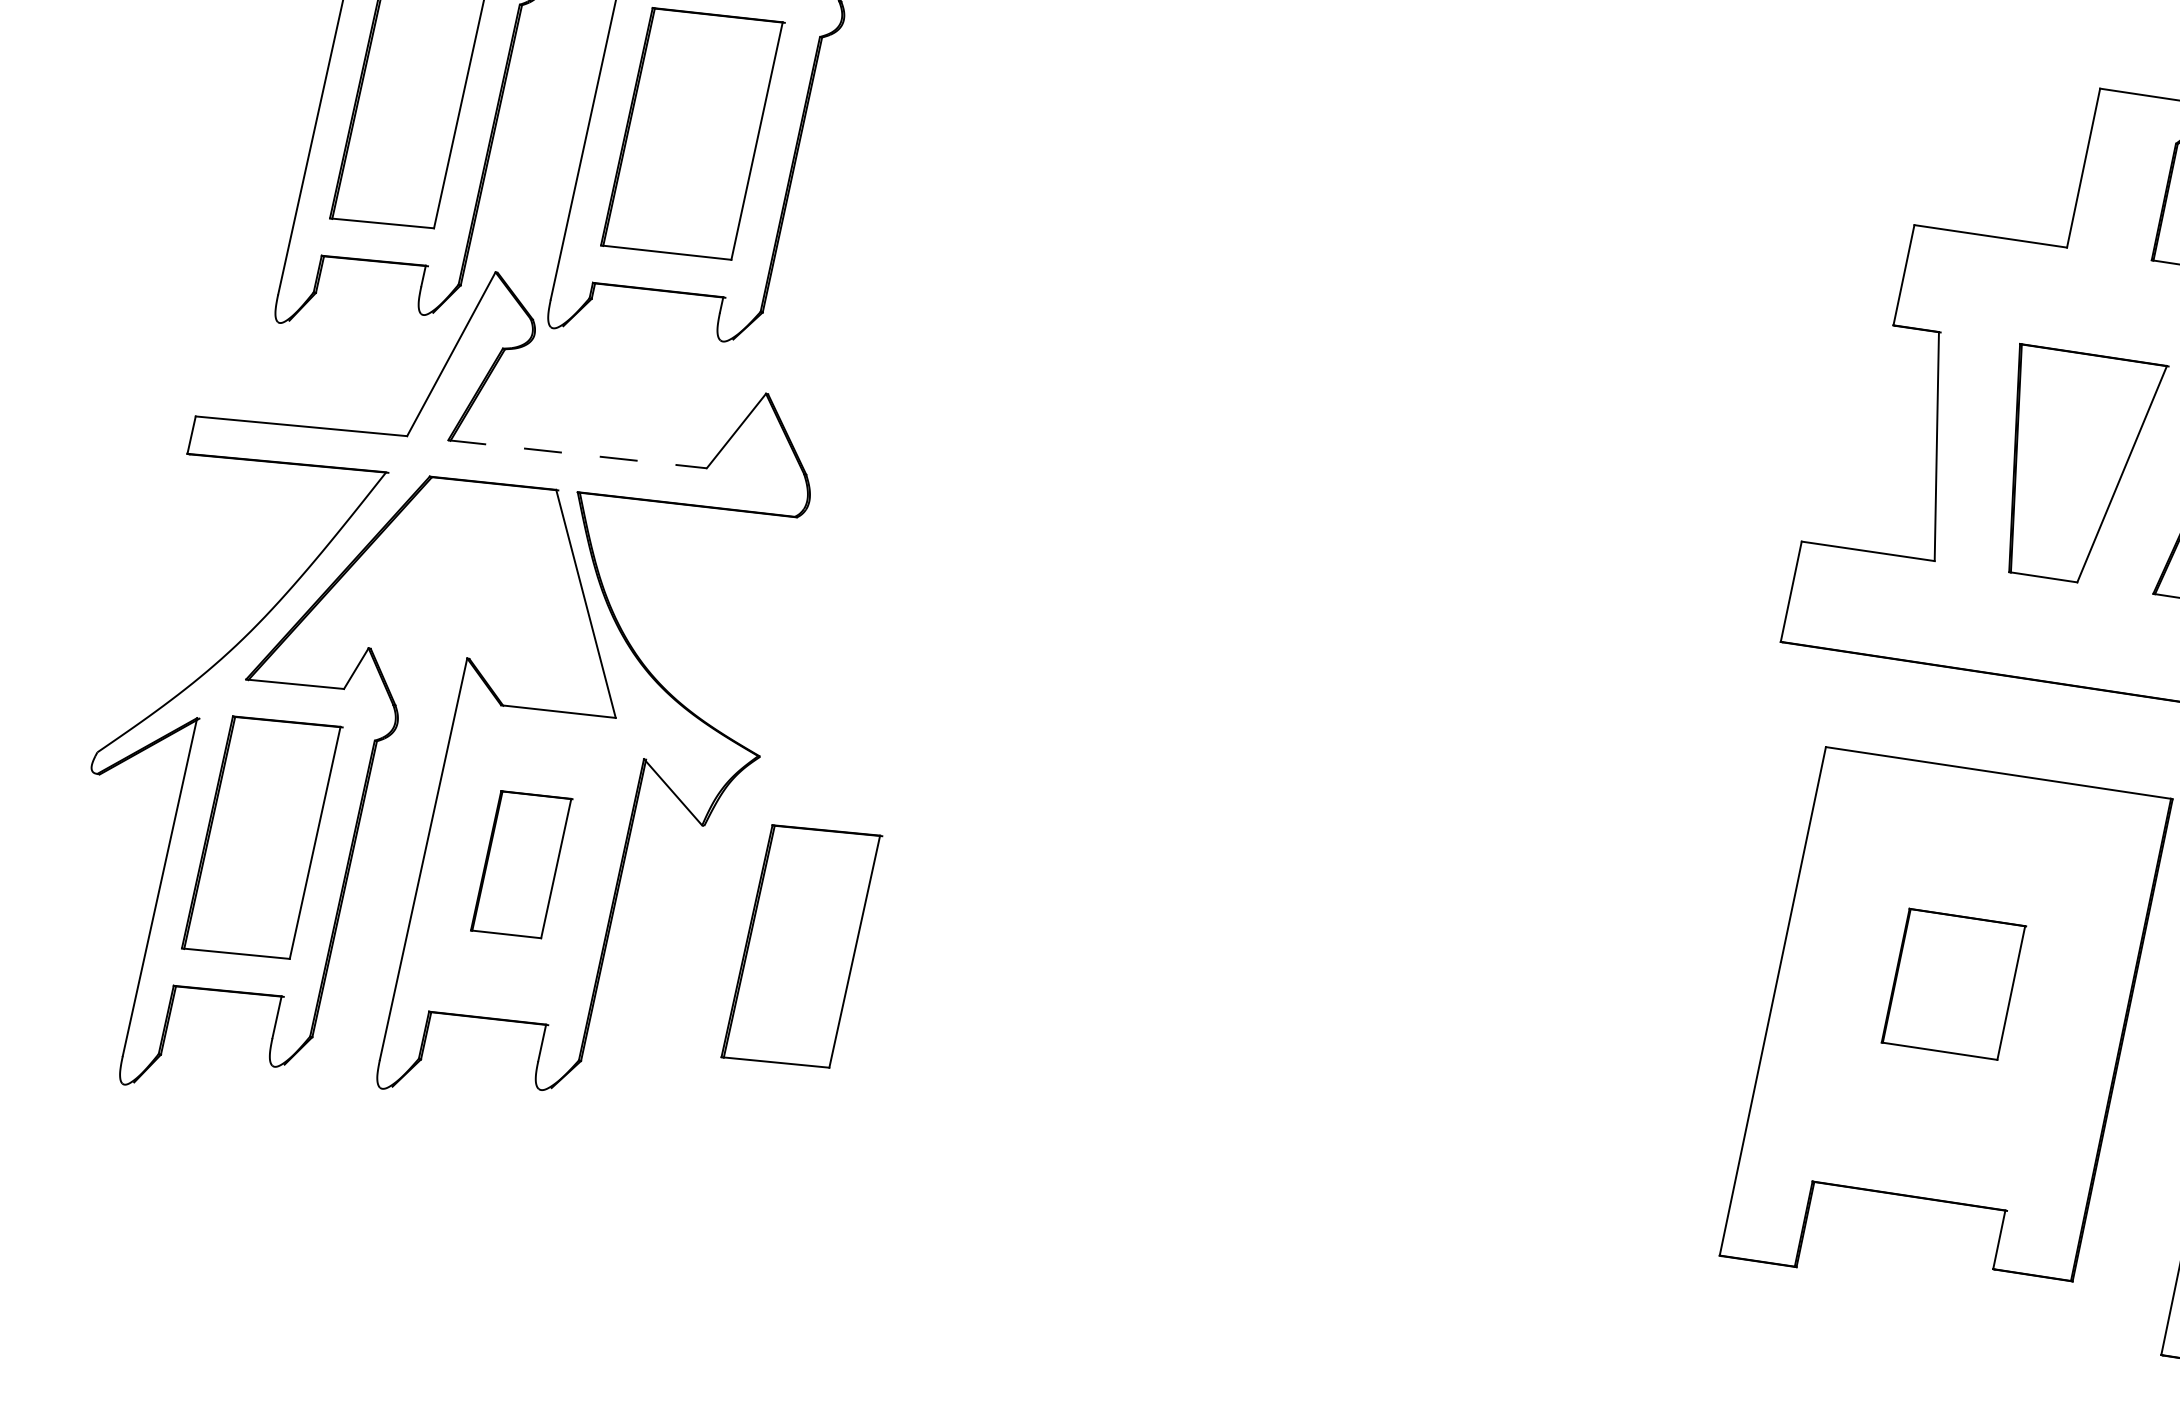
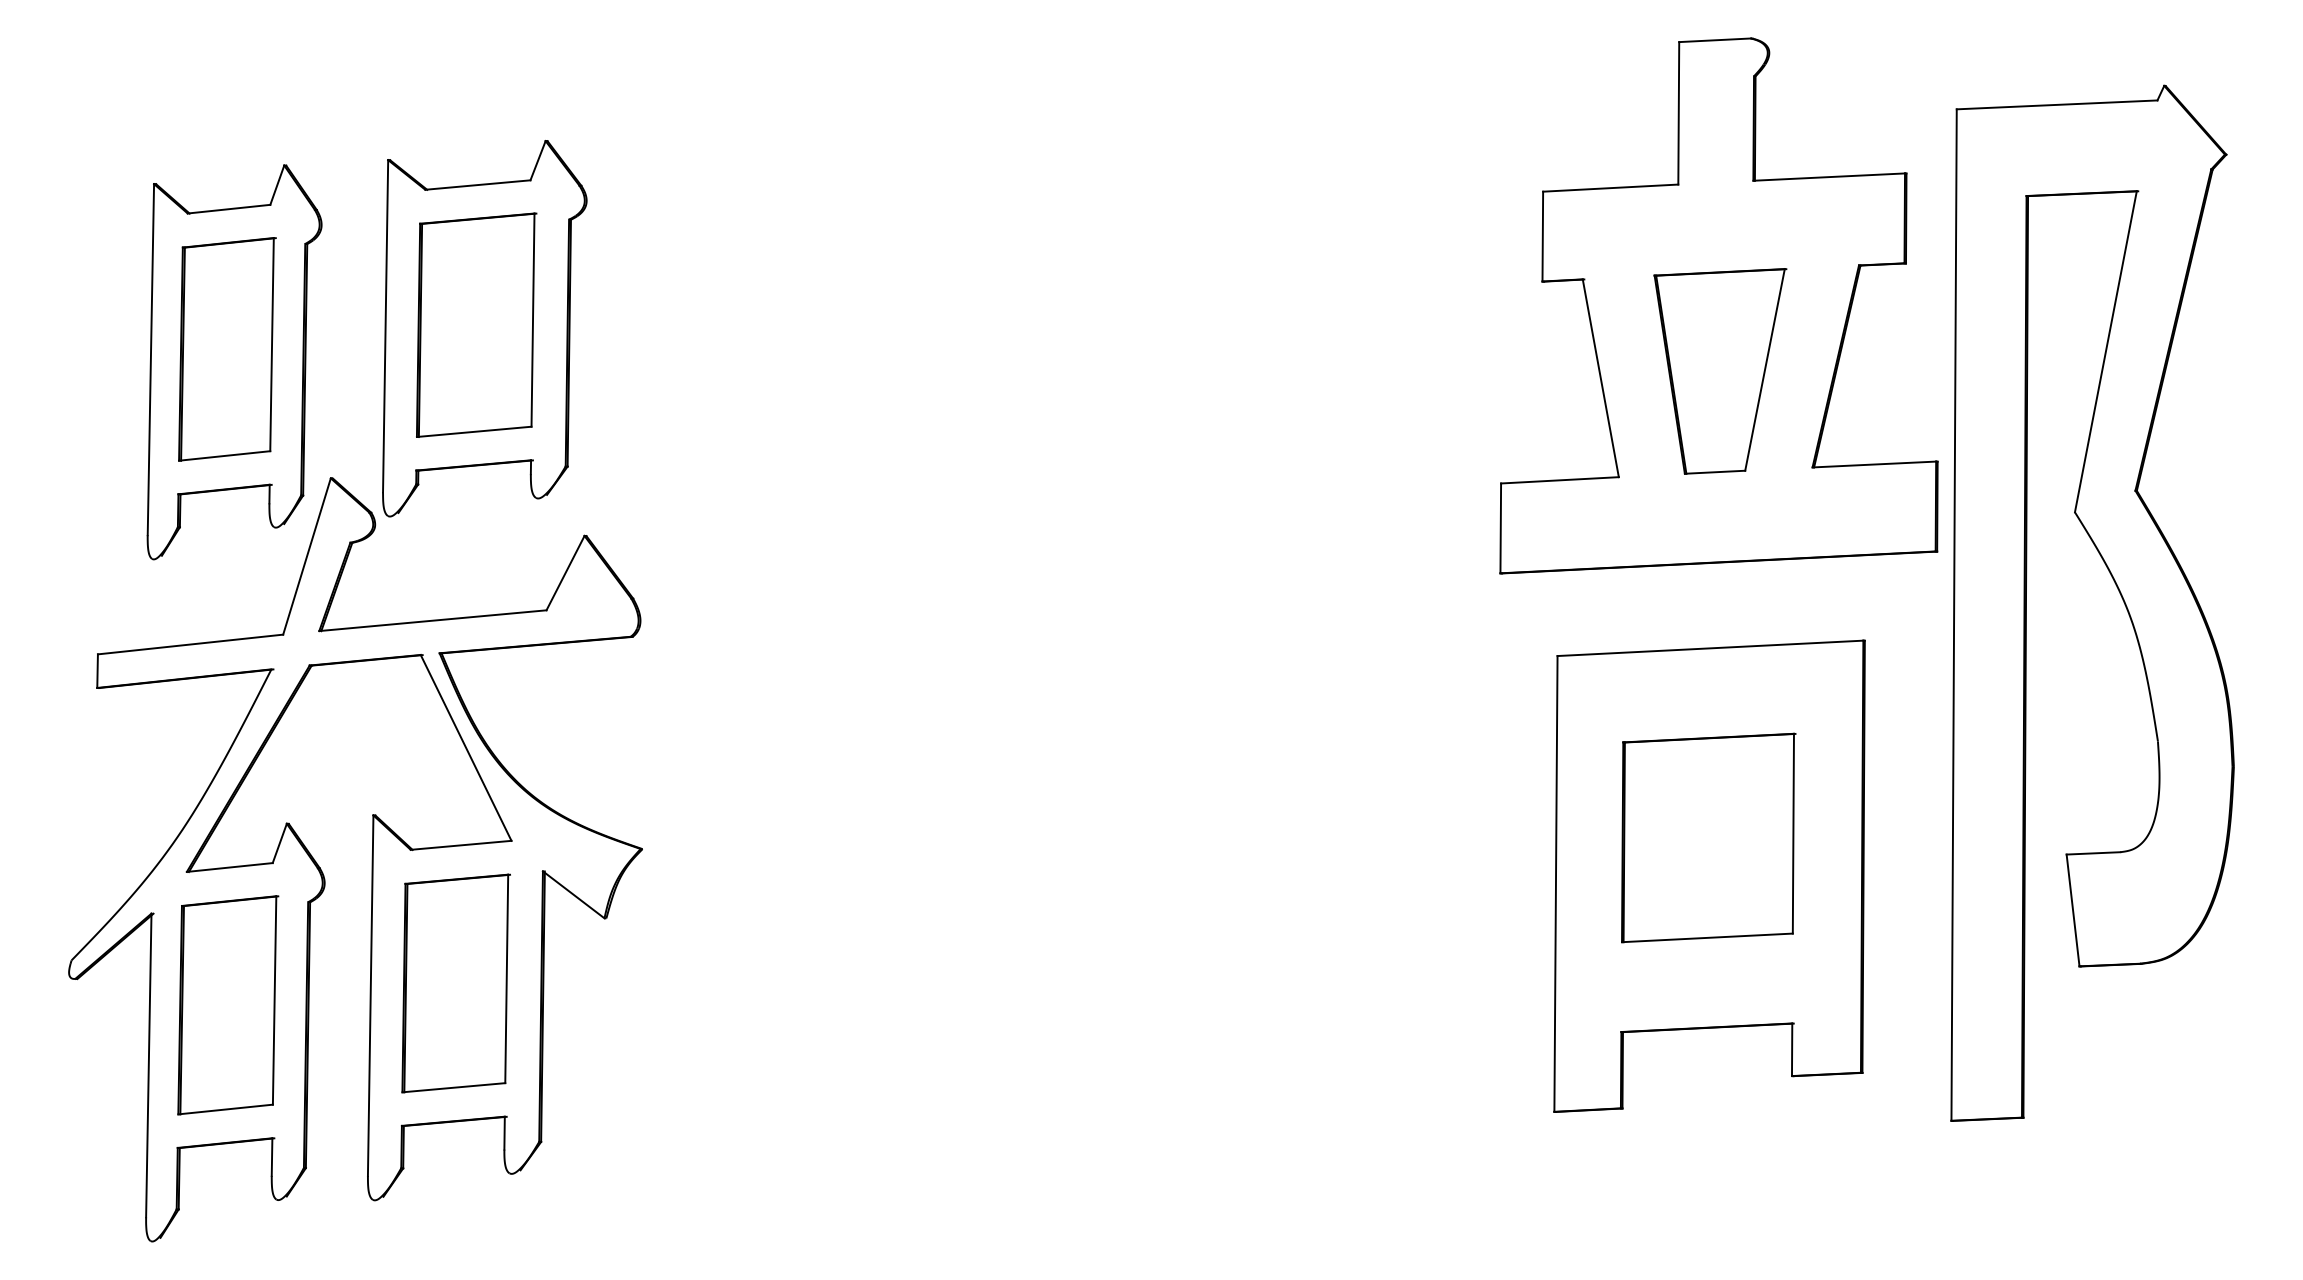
line: (578, 454) -> (433, 620), dashed -> solid
part: (521, 864) -> (455, 983), size x1.67
part: (802, 946) -> (711, 1005), removed
part: (1953, 983) -> (1708, 837), size x1.67

